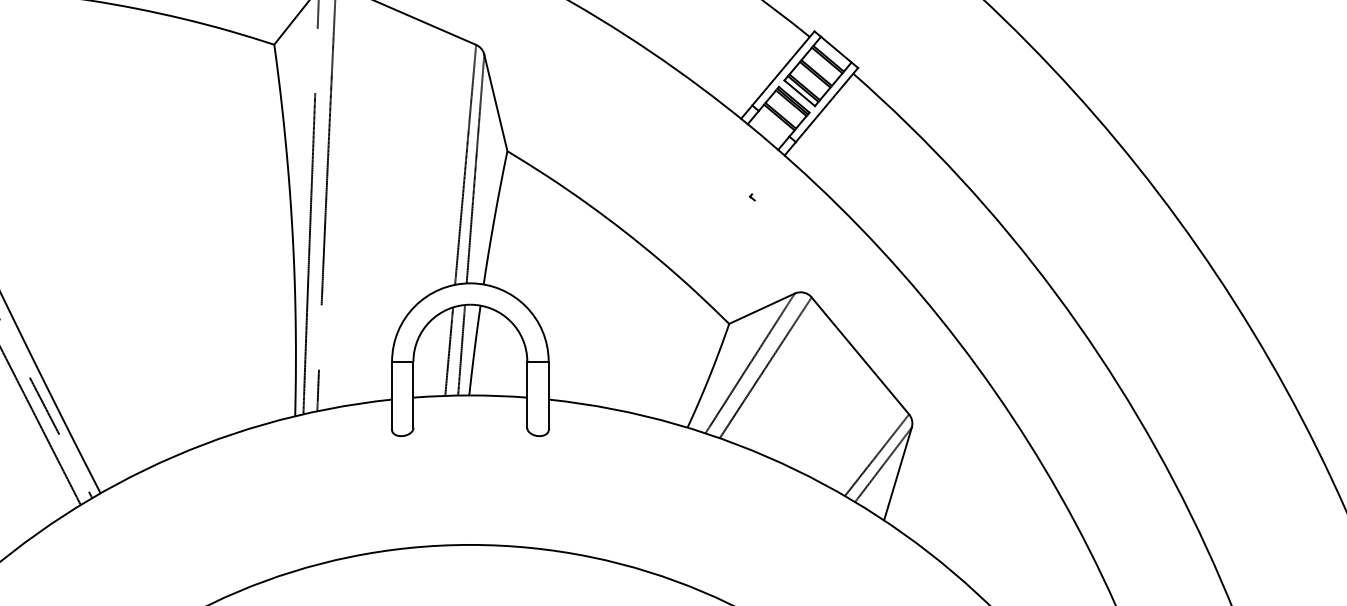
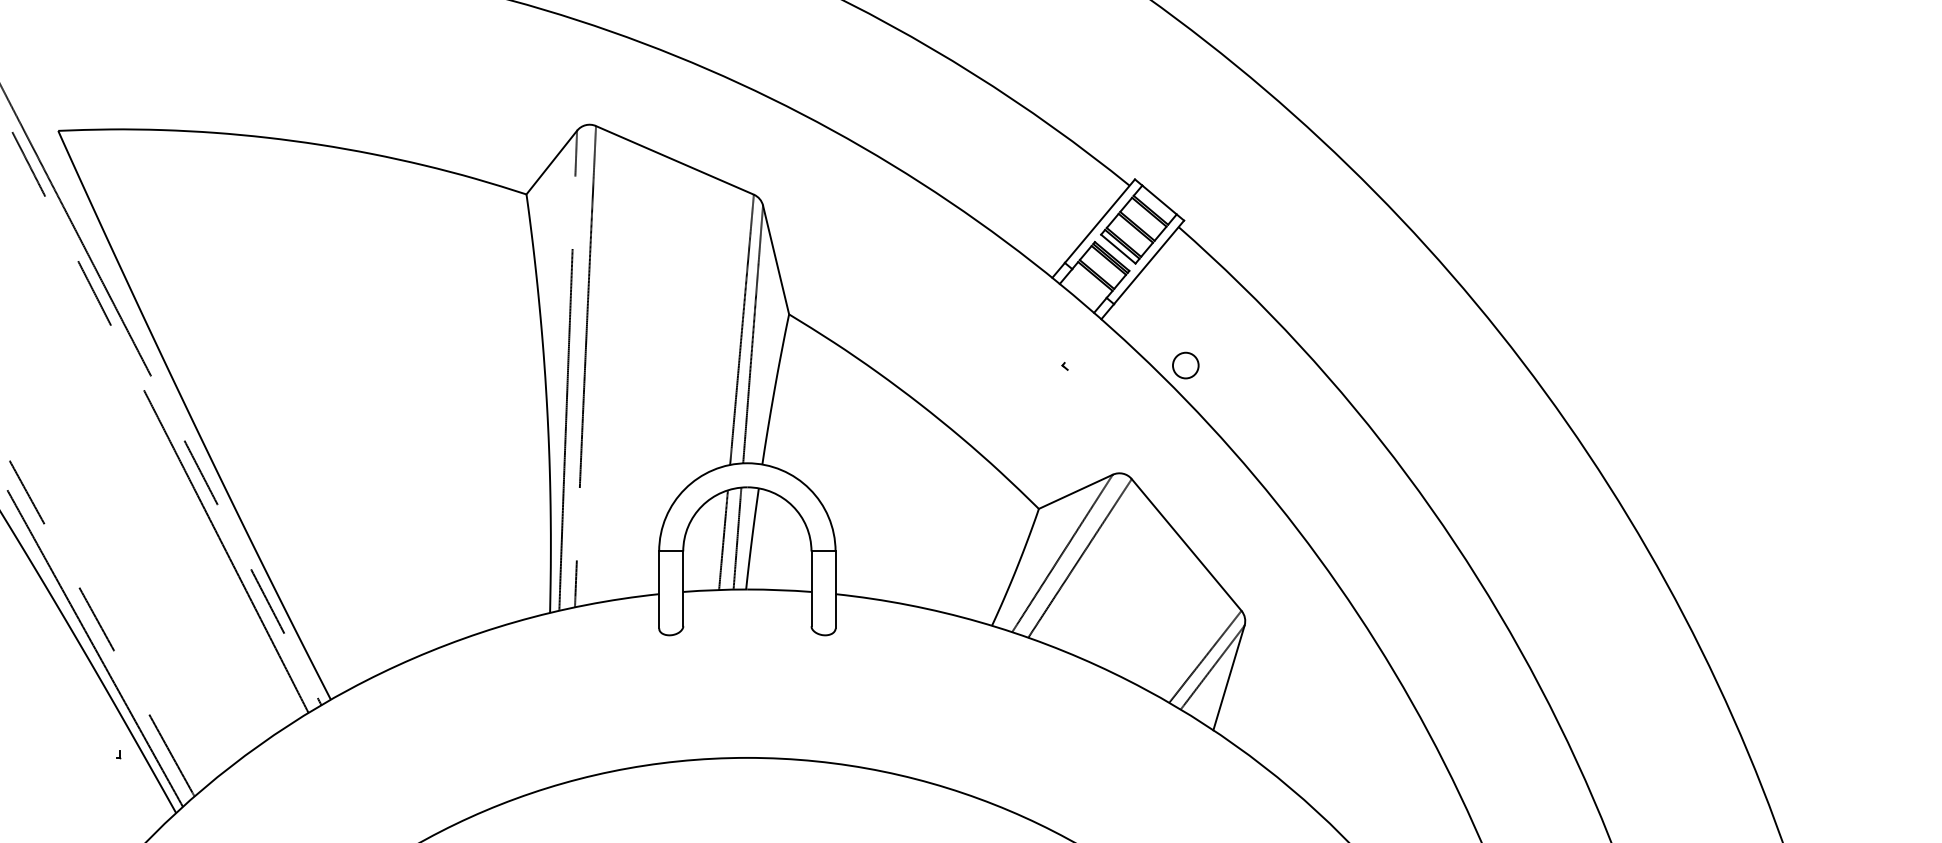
circle: (859, 196) -> (1185, 365), added

